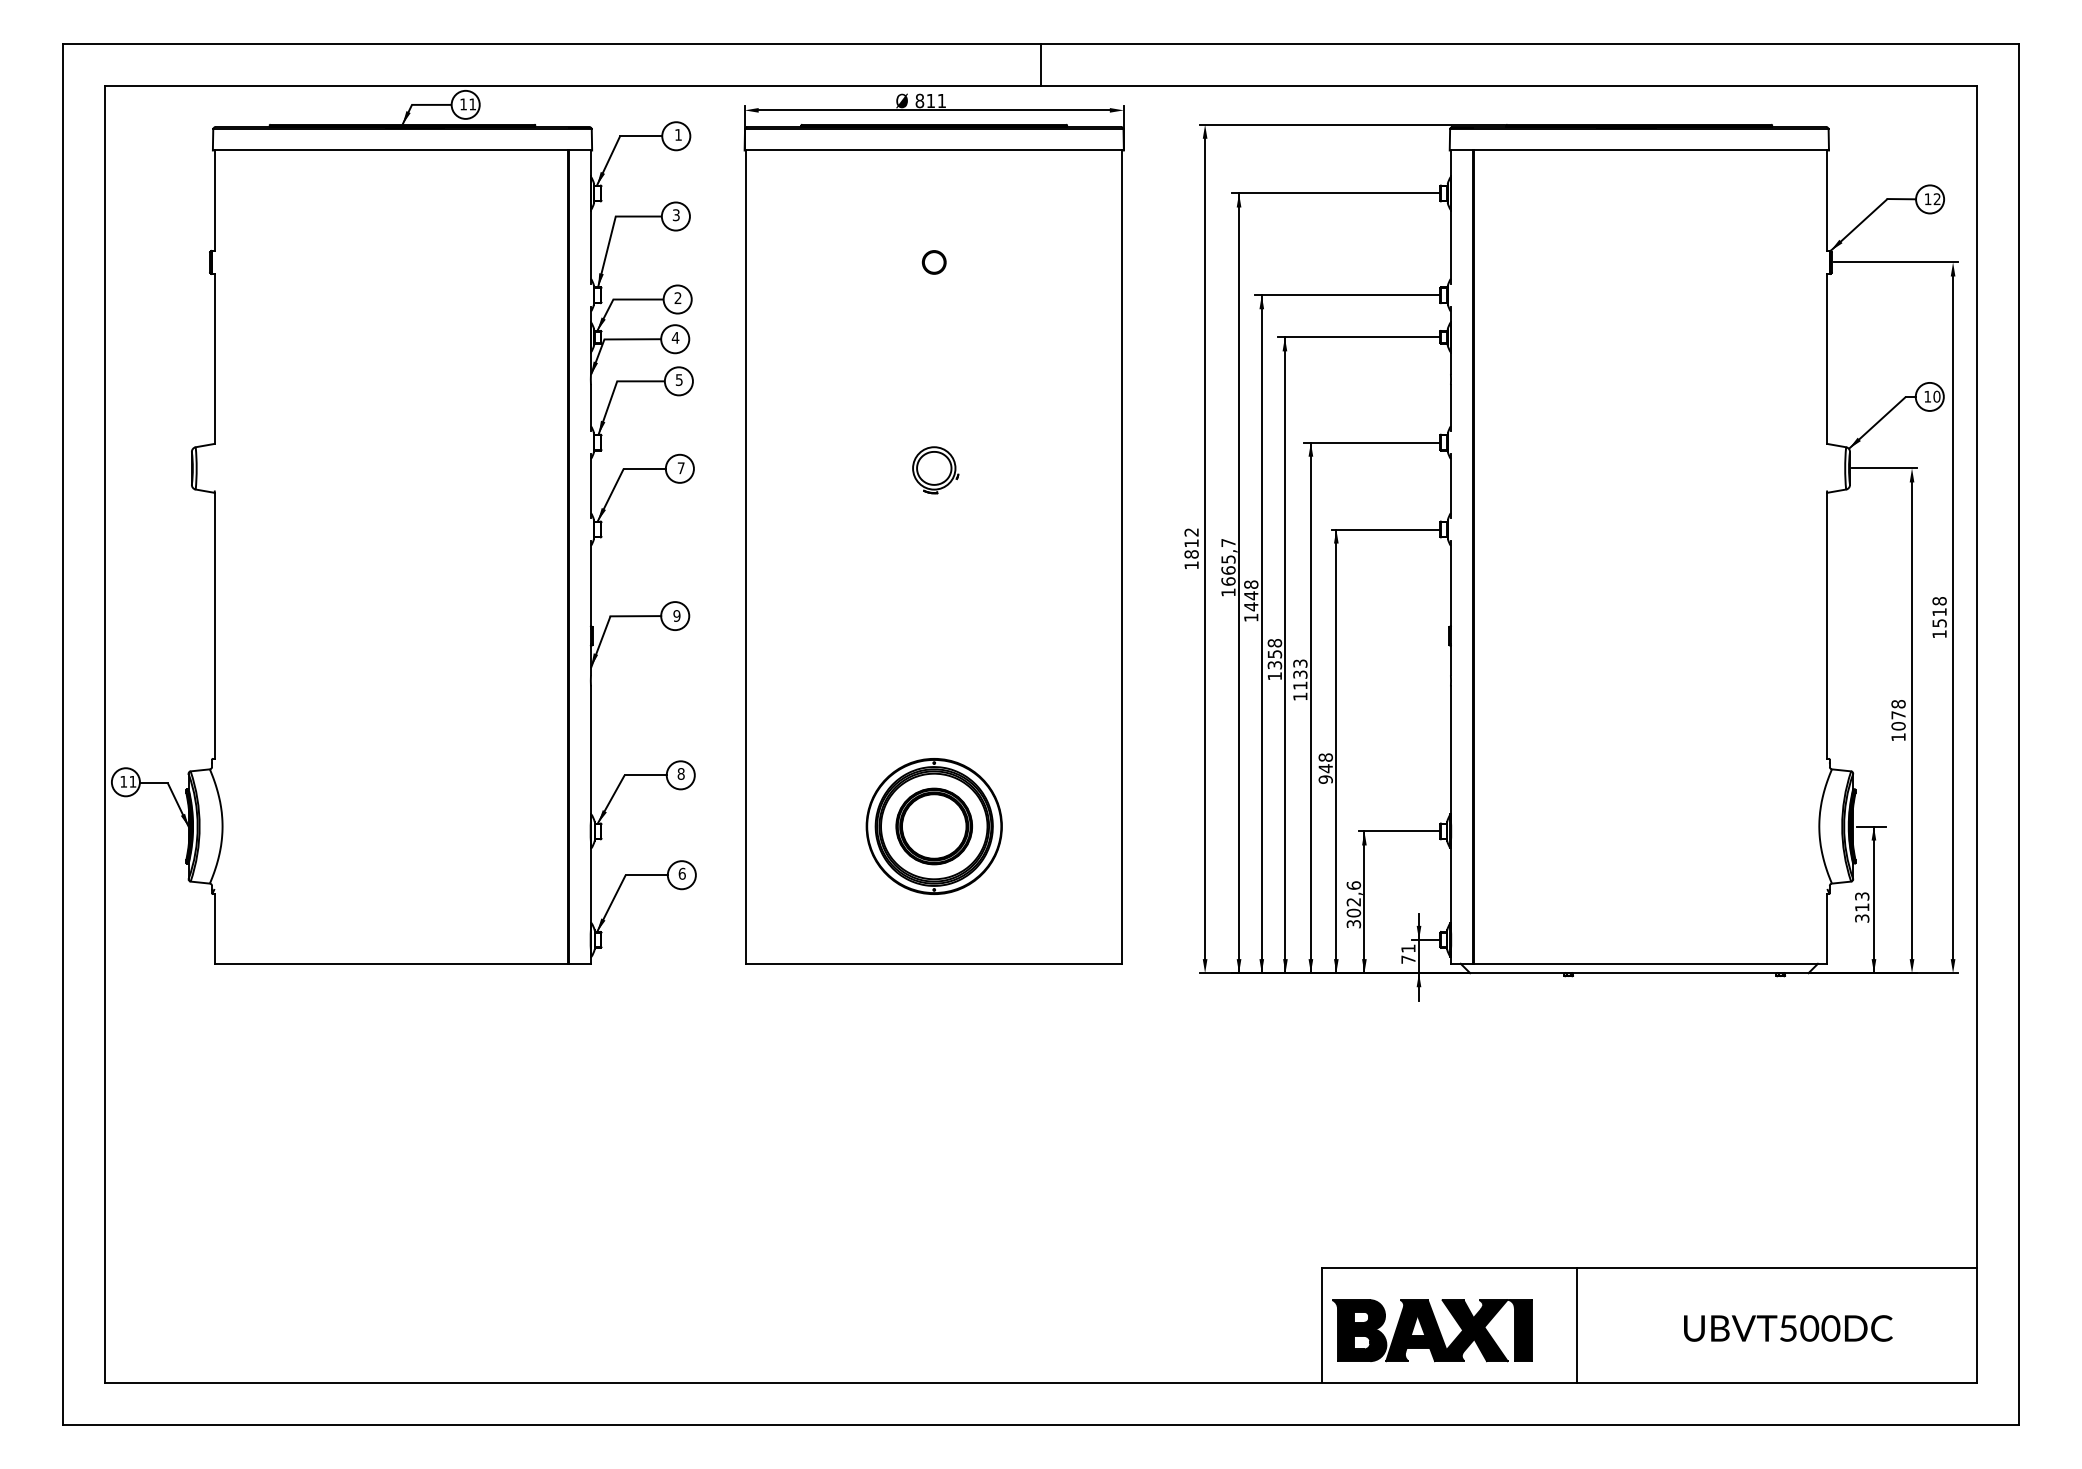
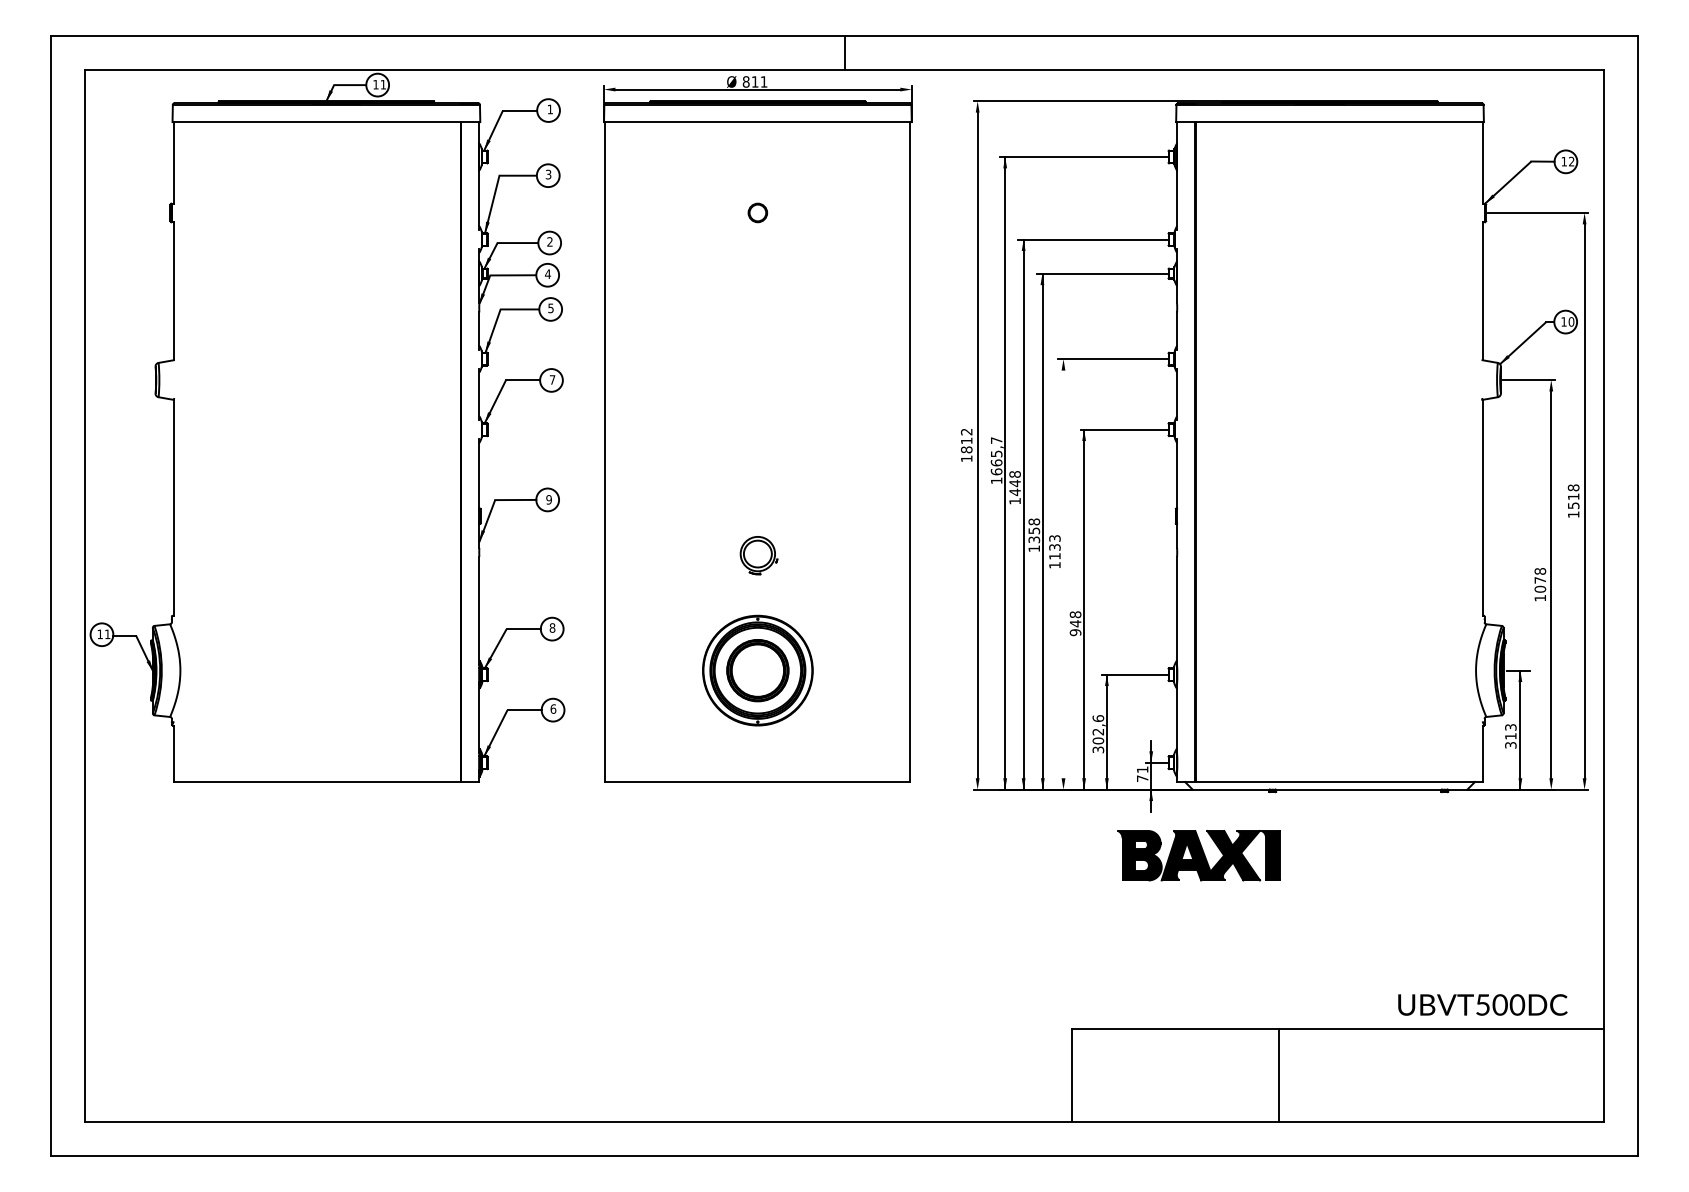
part: (935, 470) -> (758, 555), moved
line: (1310, 708) -> (1063, 574), removed
text: (1787, 1327) -> (1482, 1004), moved
part: (1431, 1330) -> (1198, 855), moved

